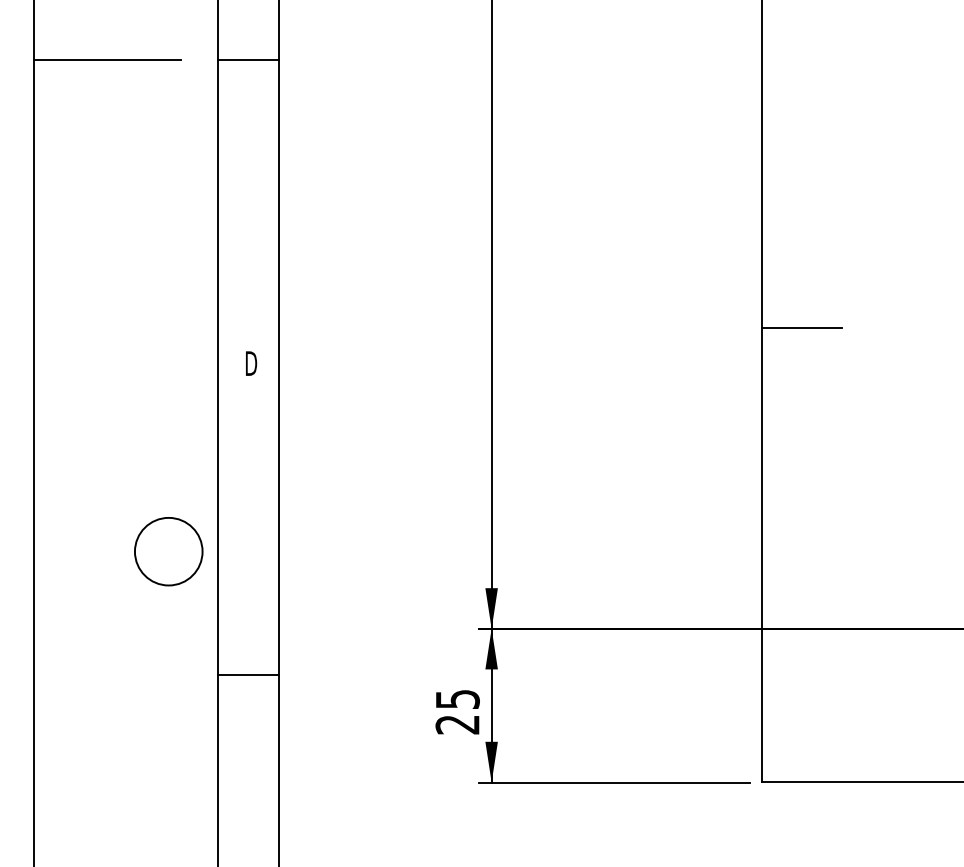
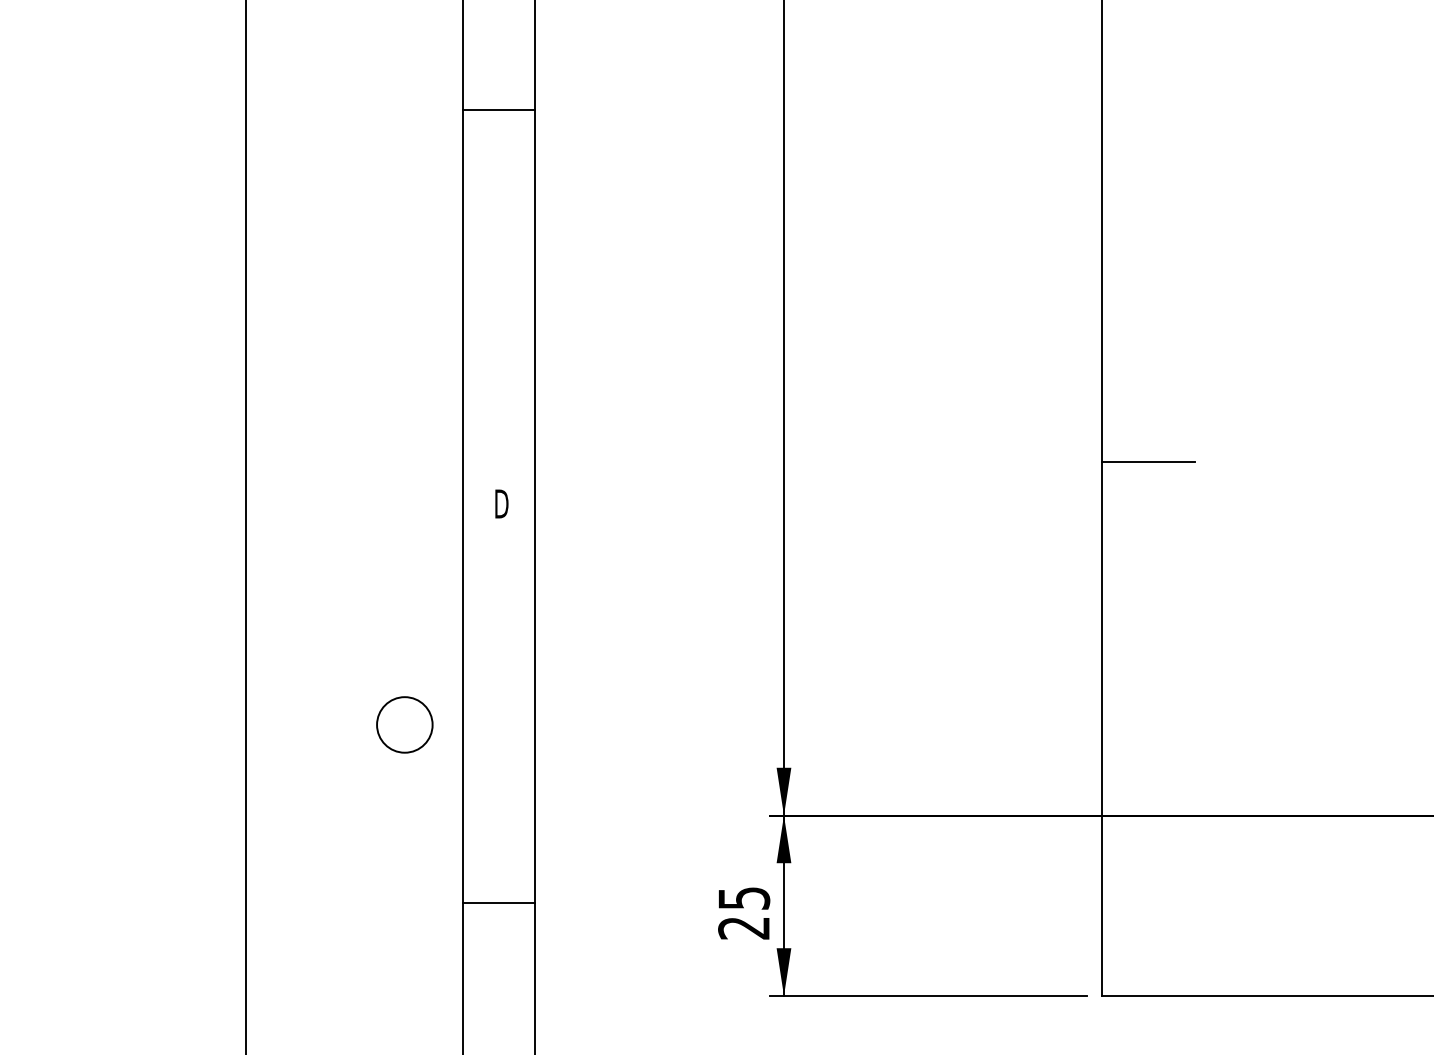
line: (107, 60) -> (332, 147), removed
line: (248, 60) -> (498, 110), moved
circle: (168, 551) -> (404, 724), size x0.7
line: (248, 674) -> (498, 903), moved

